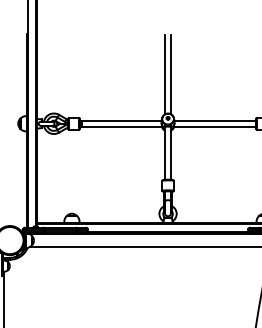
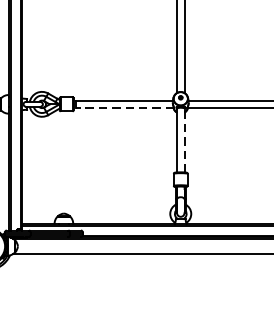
line: (122, 126) -> (125, 107), solid -> dashed
line: (171, 153) -> (184, 140), solid -> dashed

